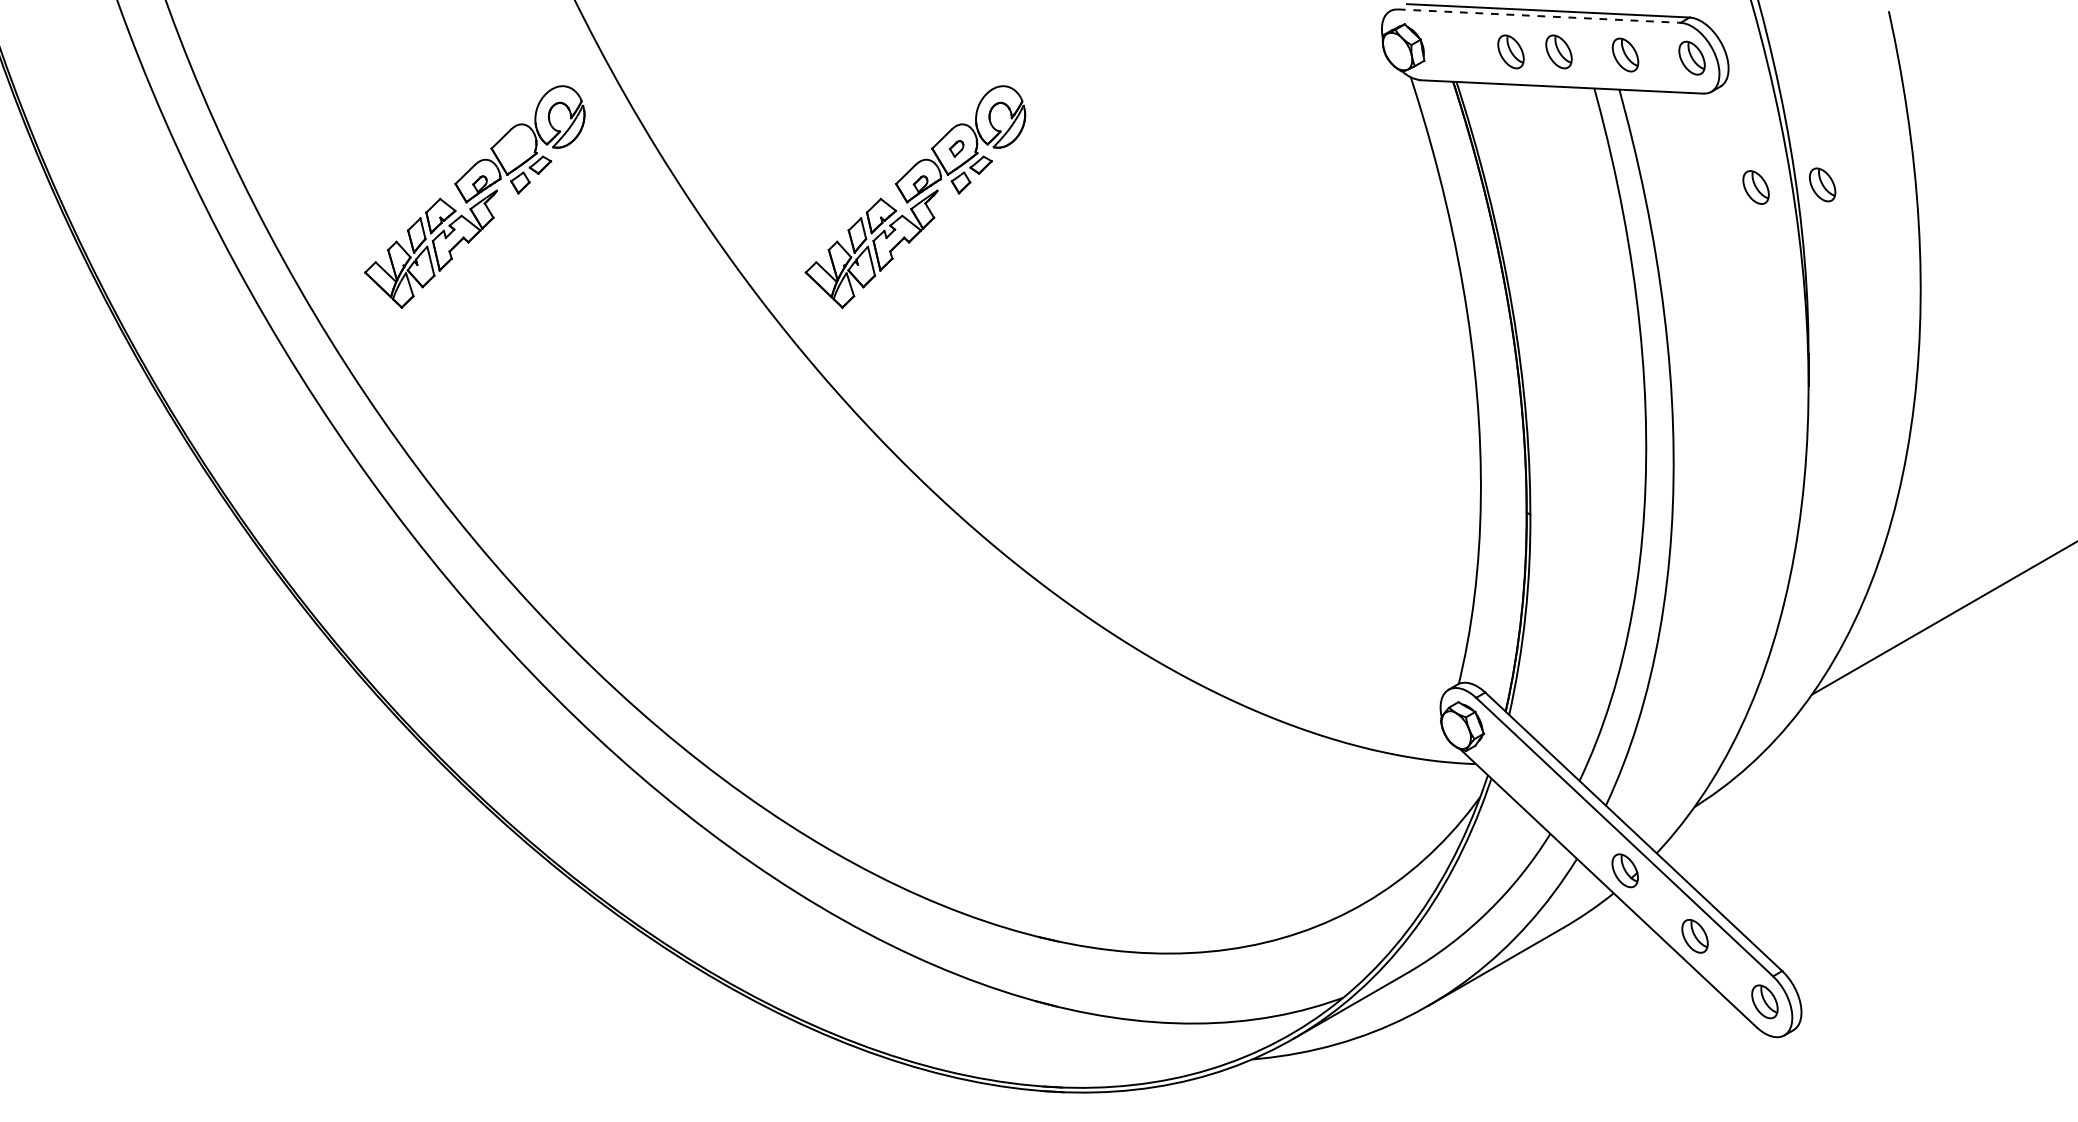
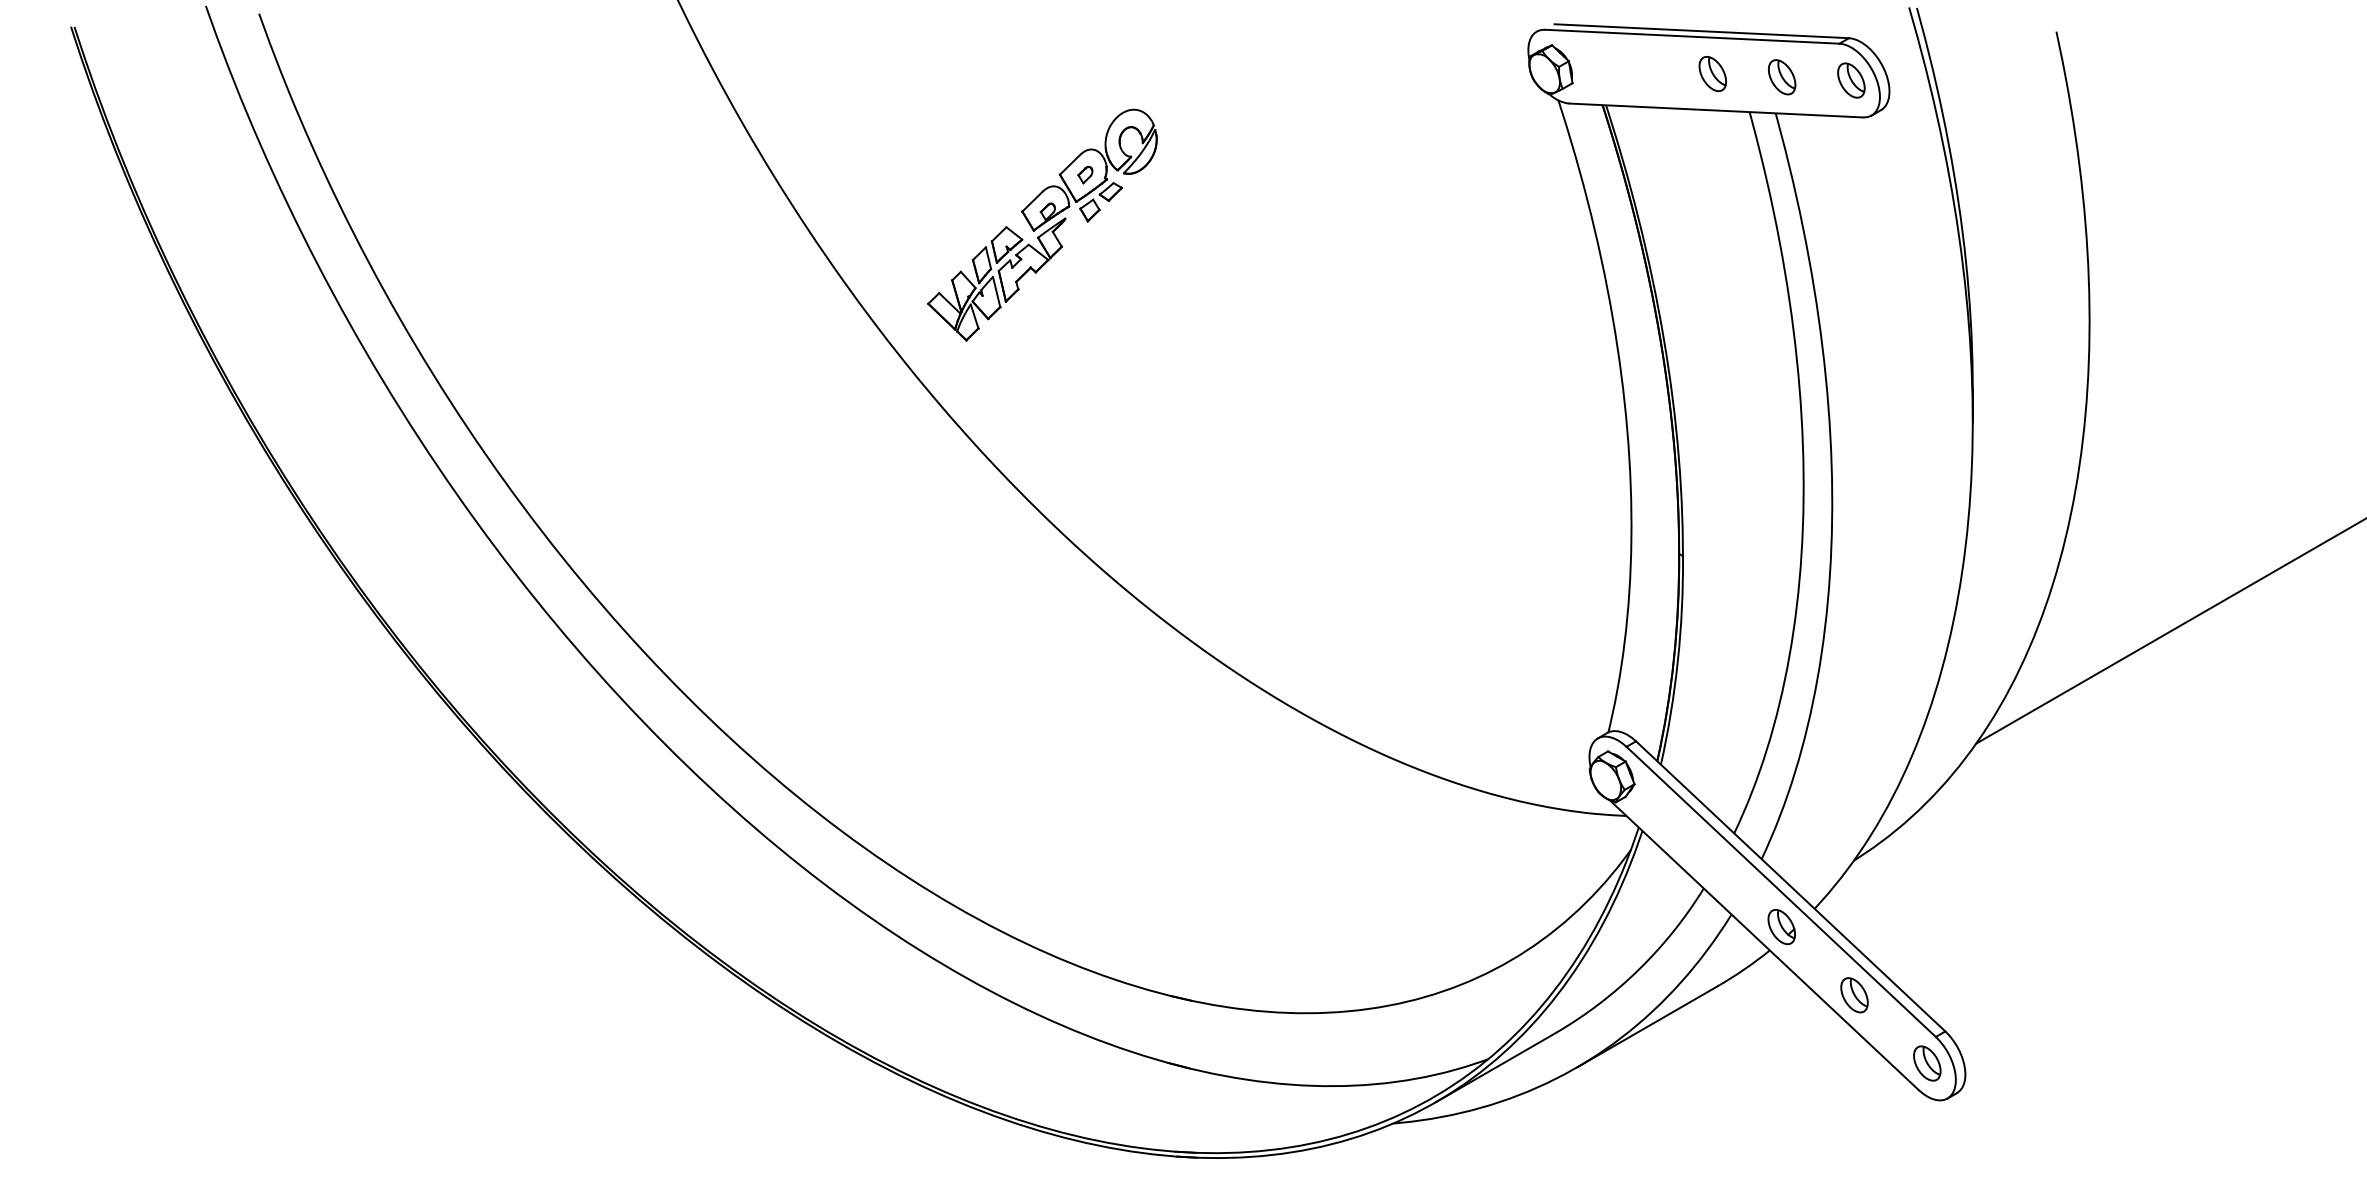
line: (1539, 15) -> (1692, 36), dashed -> solid
part: (1510, 52) -> (1662, 74), removed
part: (1822, 184) -> (1987, 212), removed
part: (1755, 187) -> (1917, 215), removed
part: (474, 196) -> (583, 224), removed

